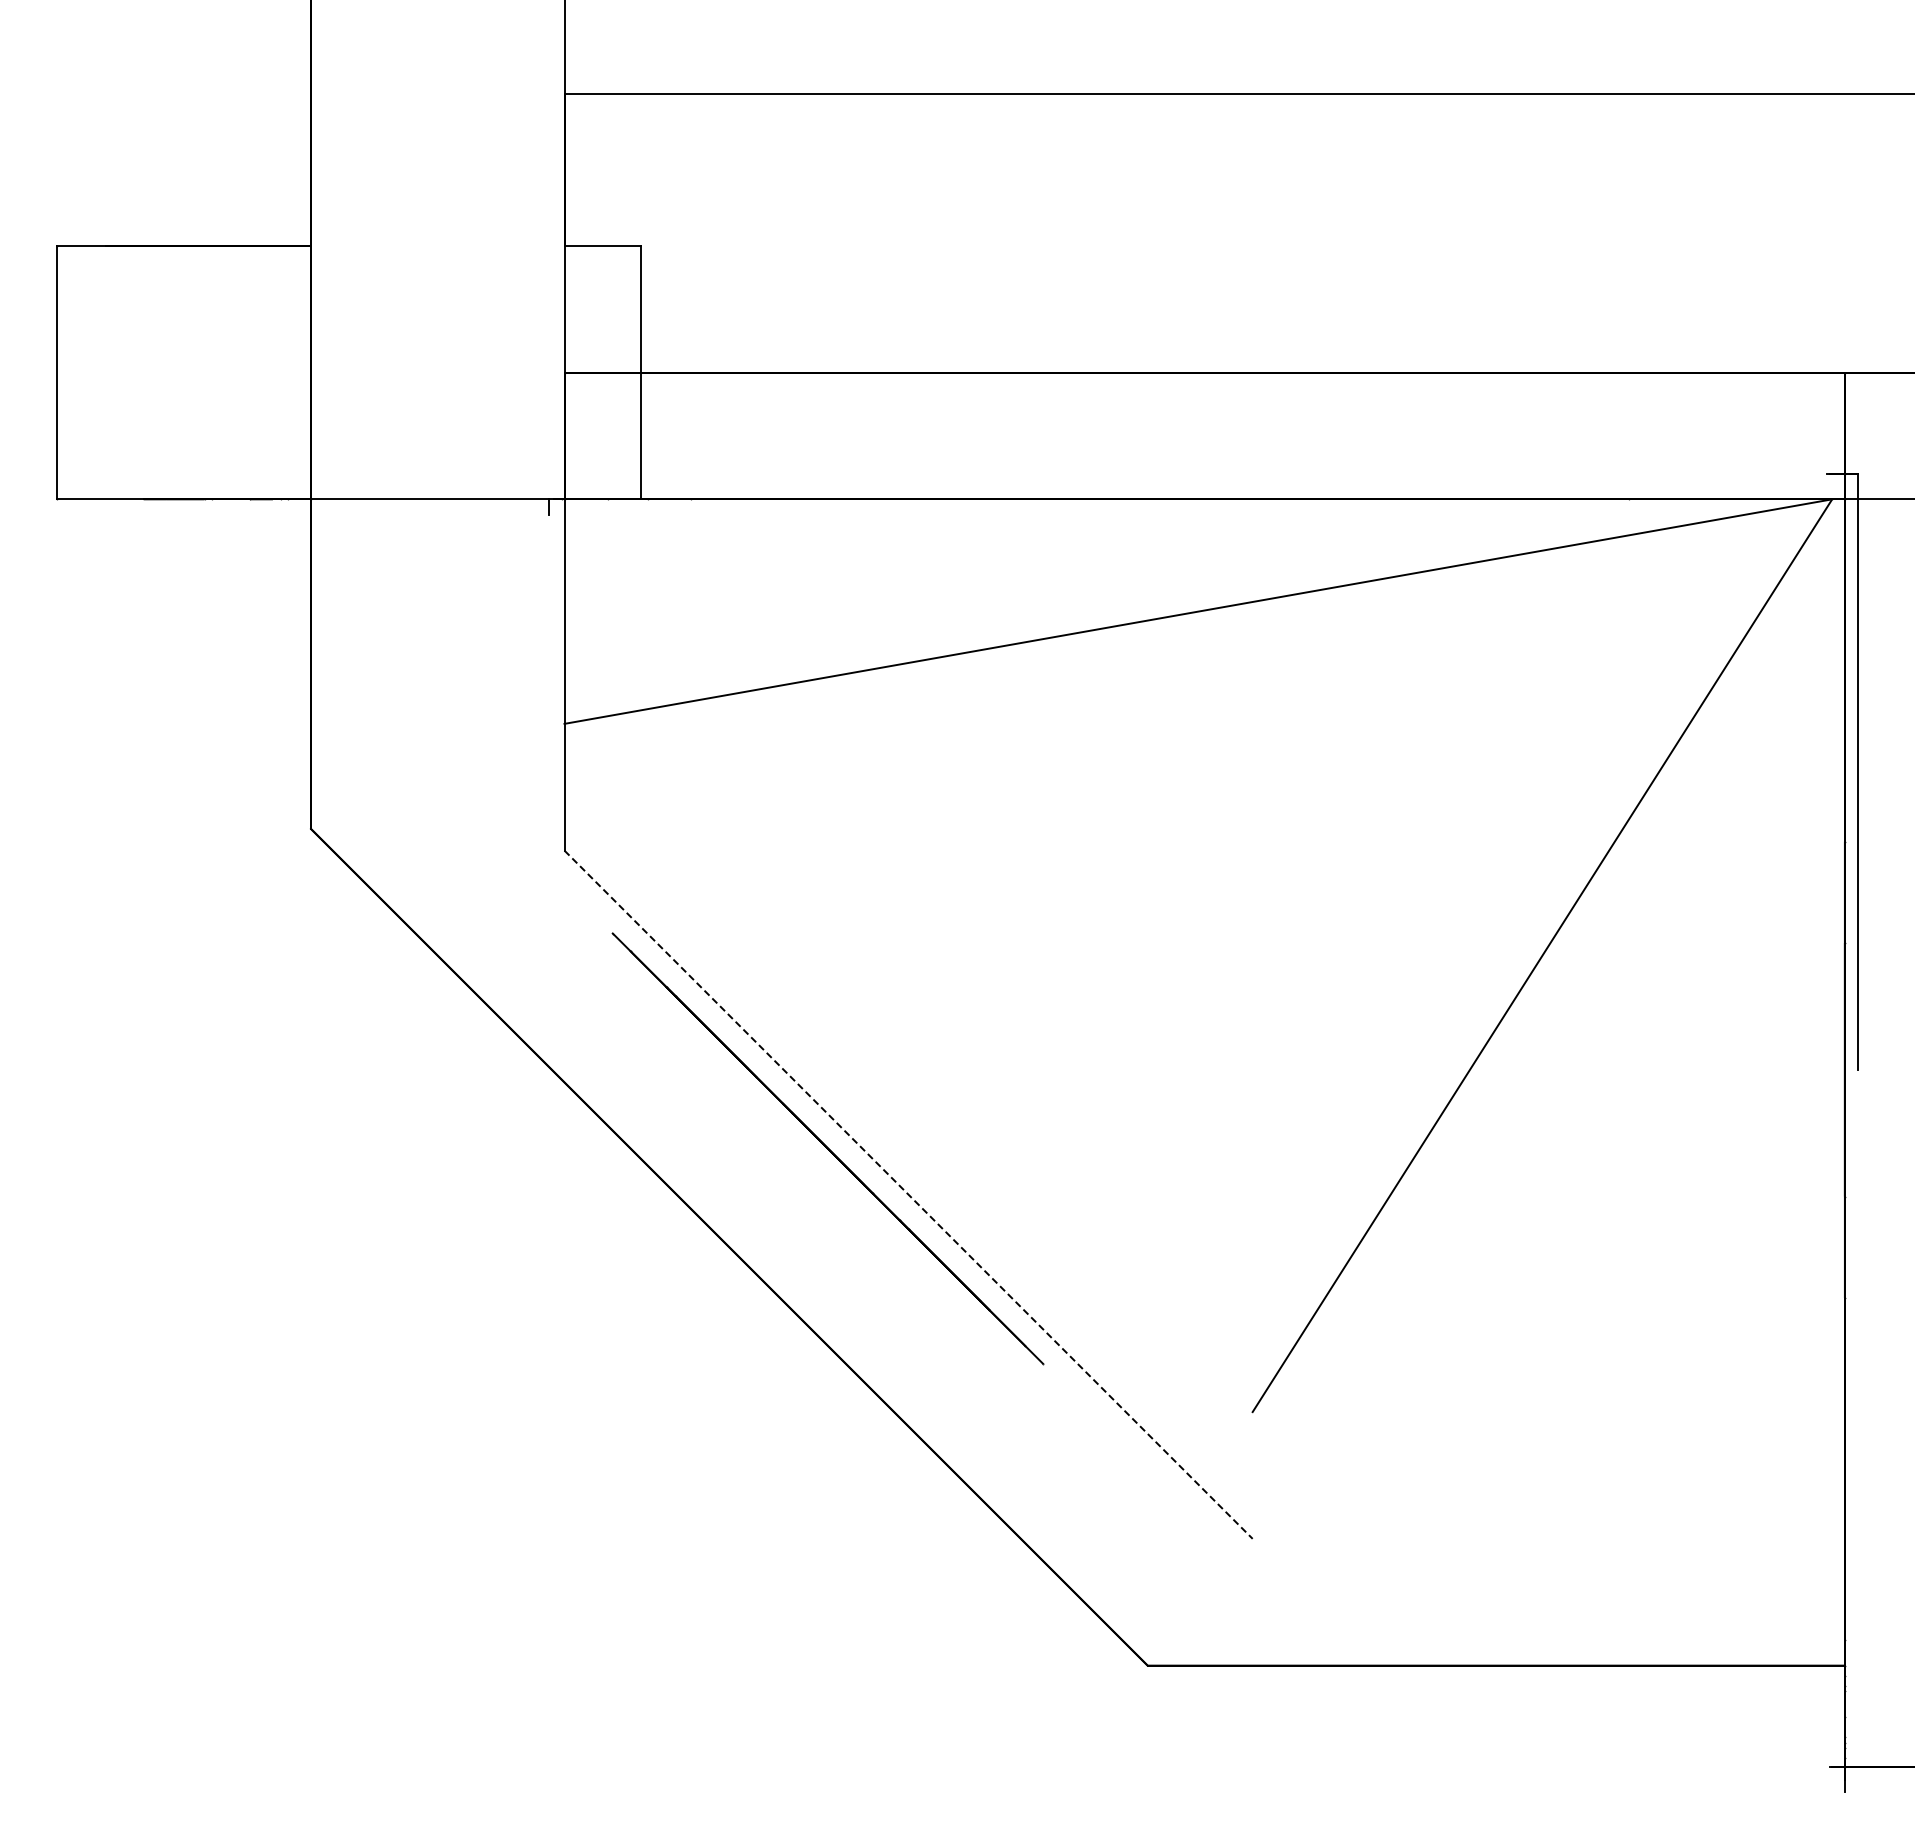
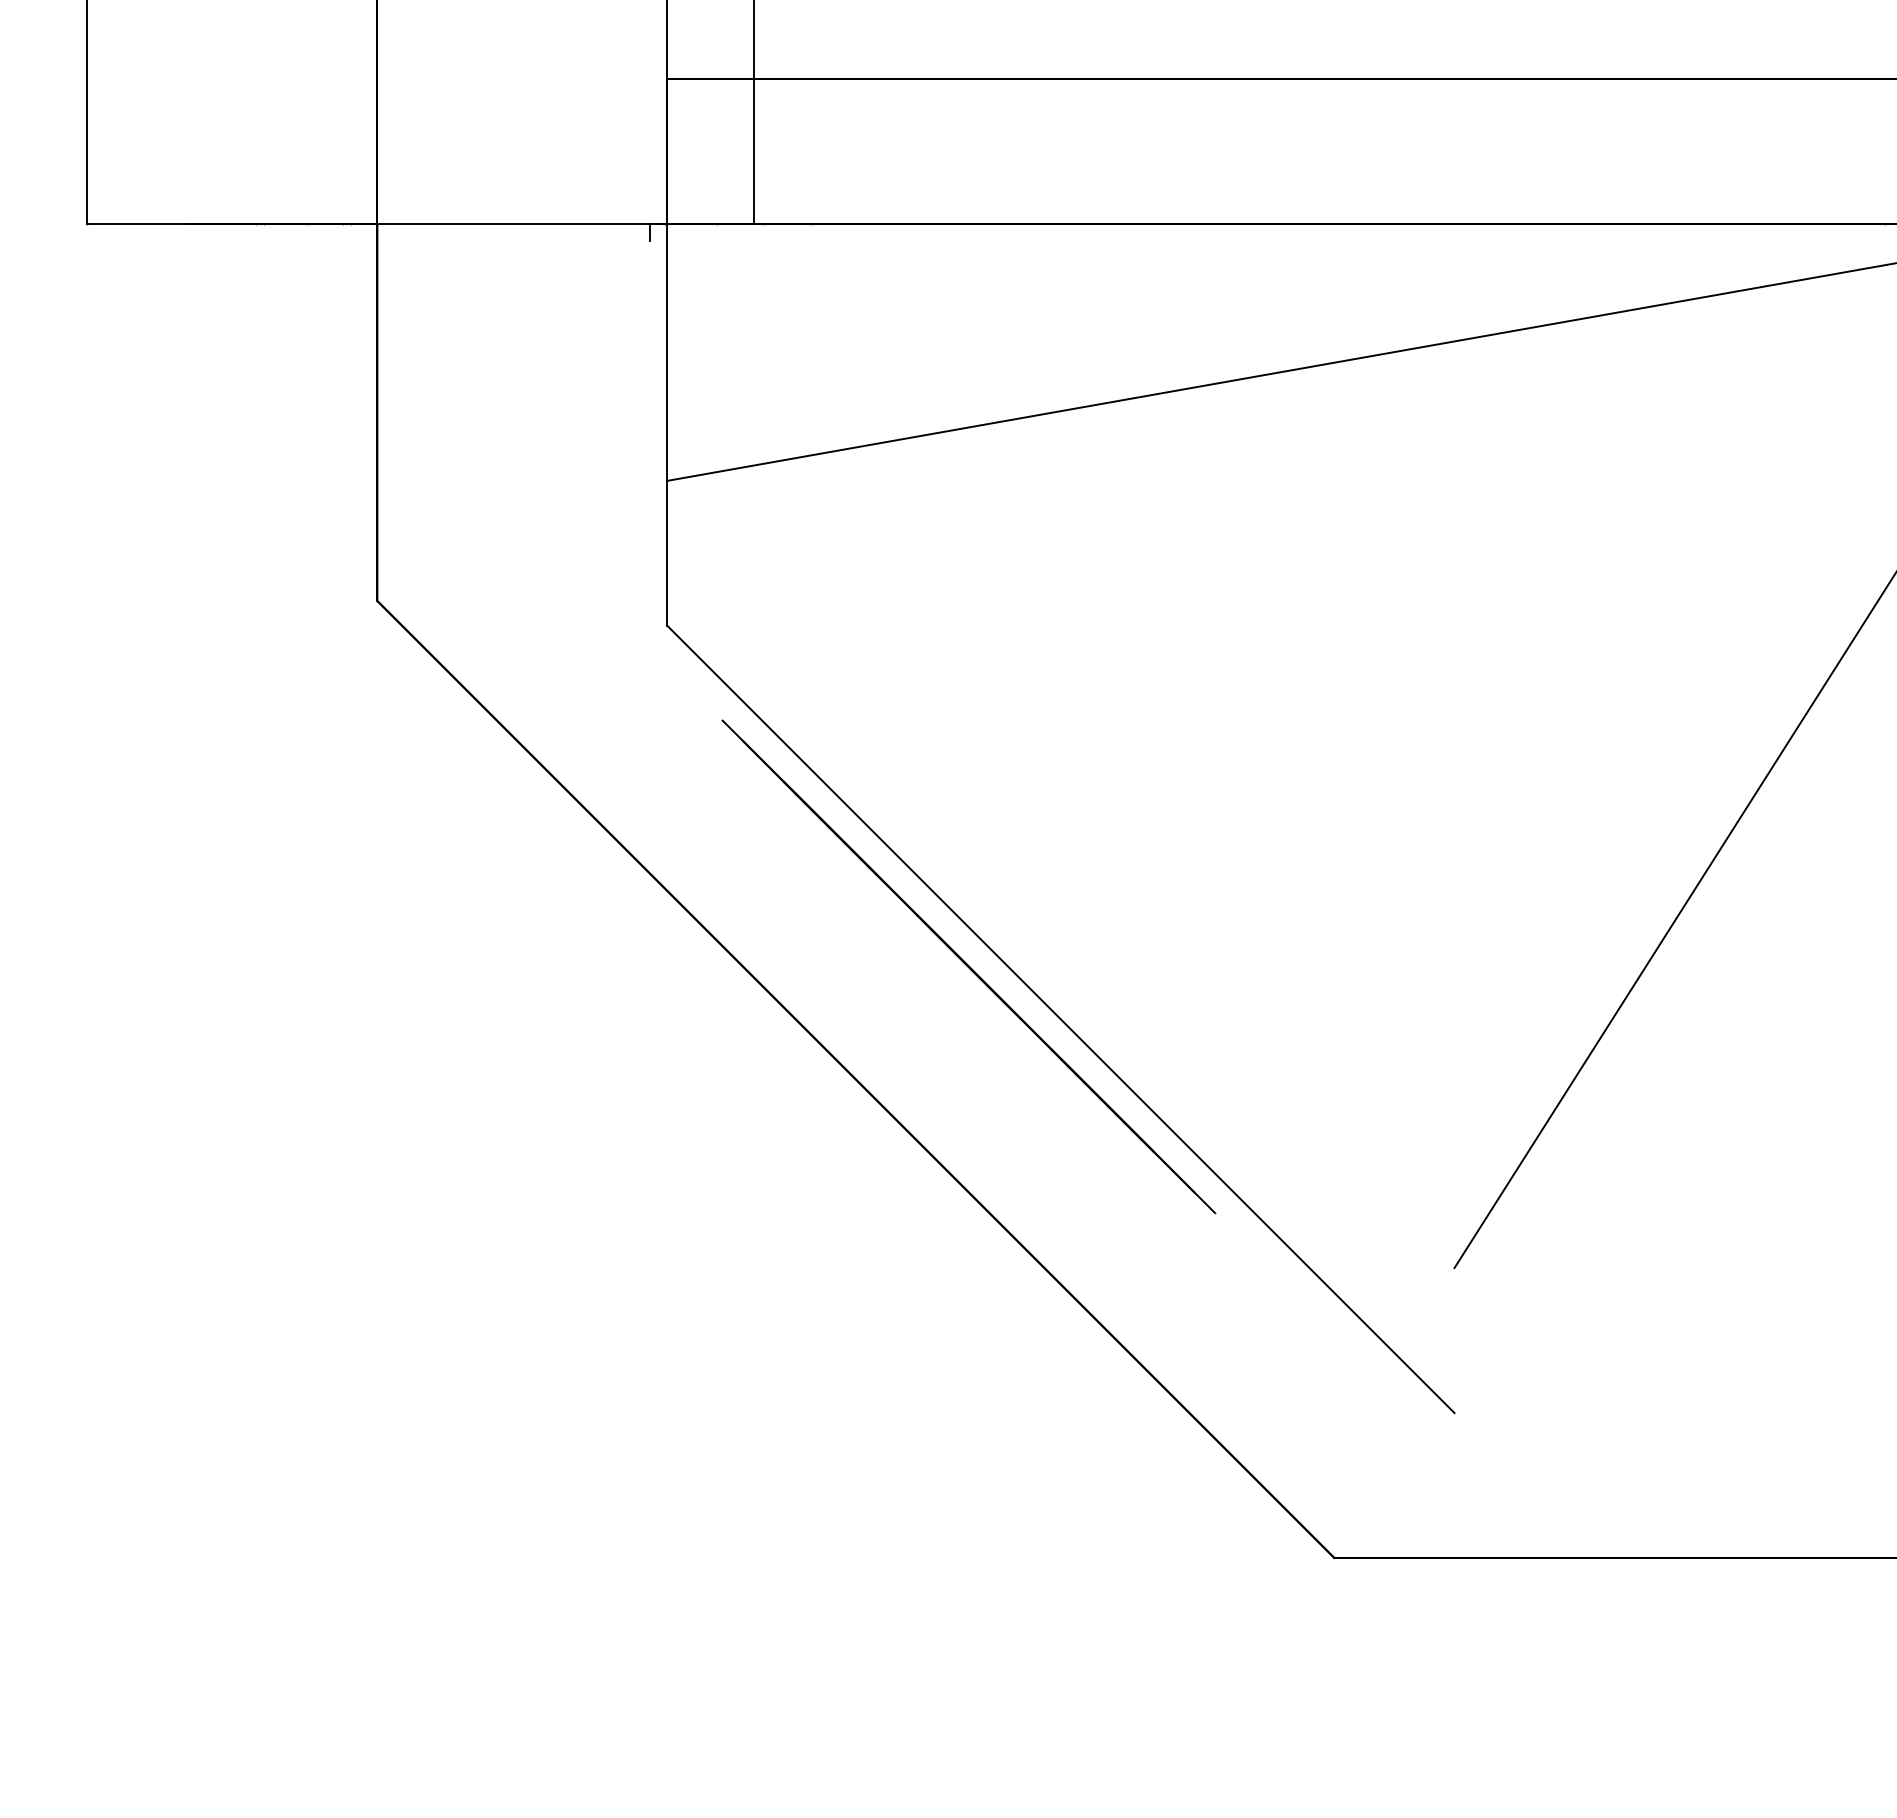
line: (908, 1194) -> (1060, 1019), dashed -> solid

